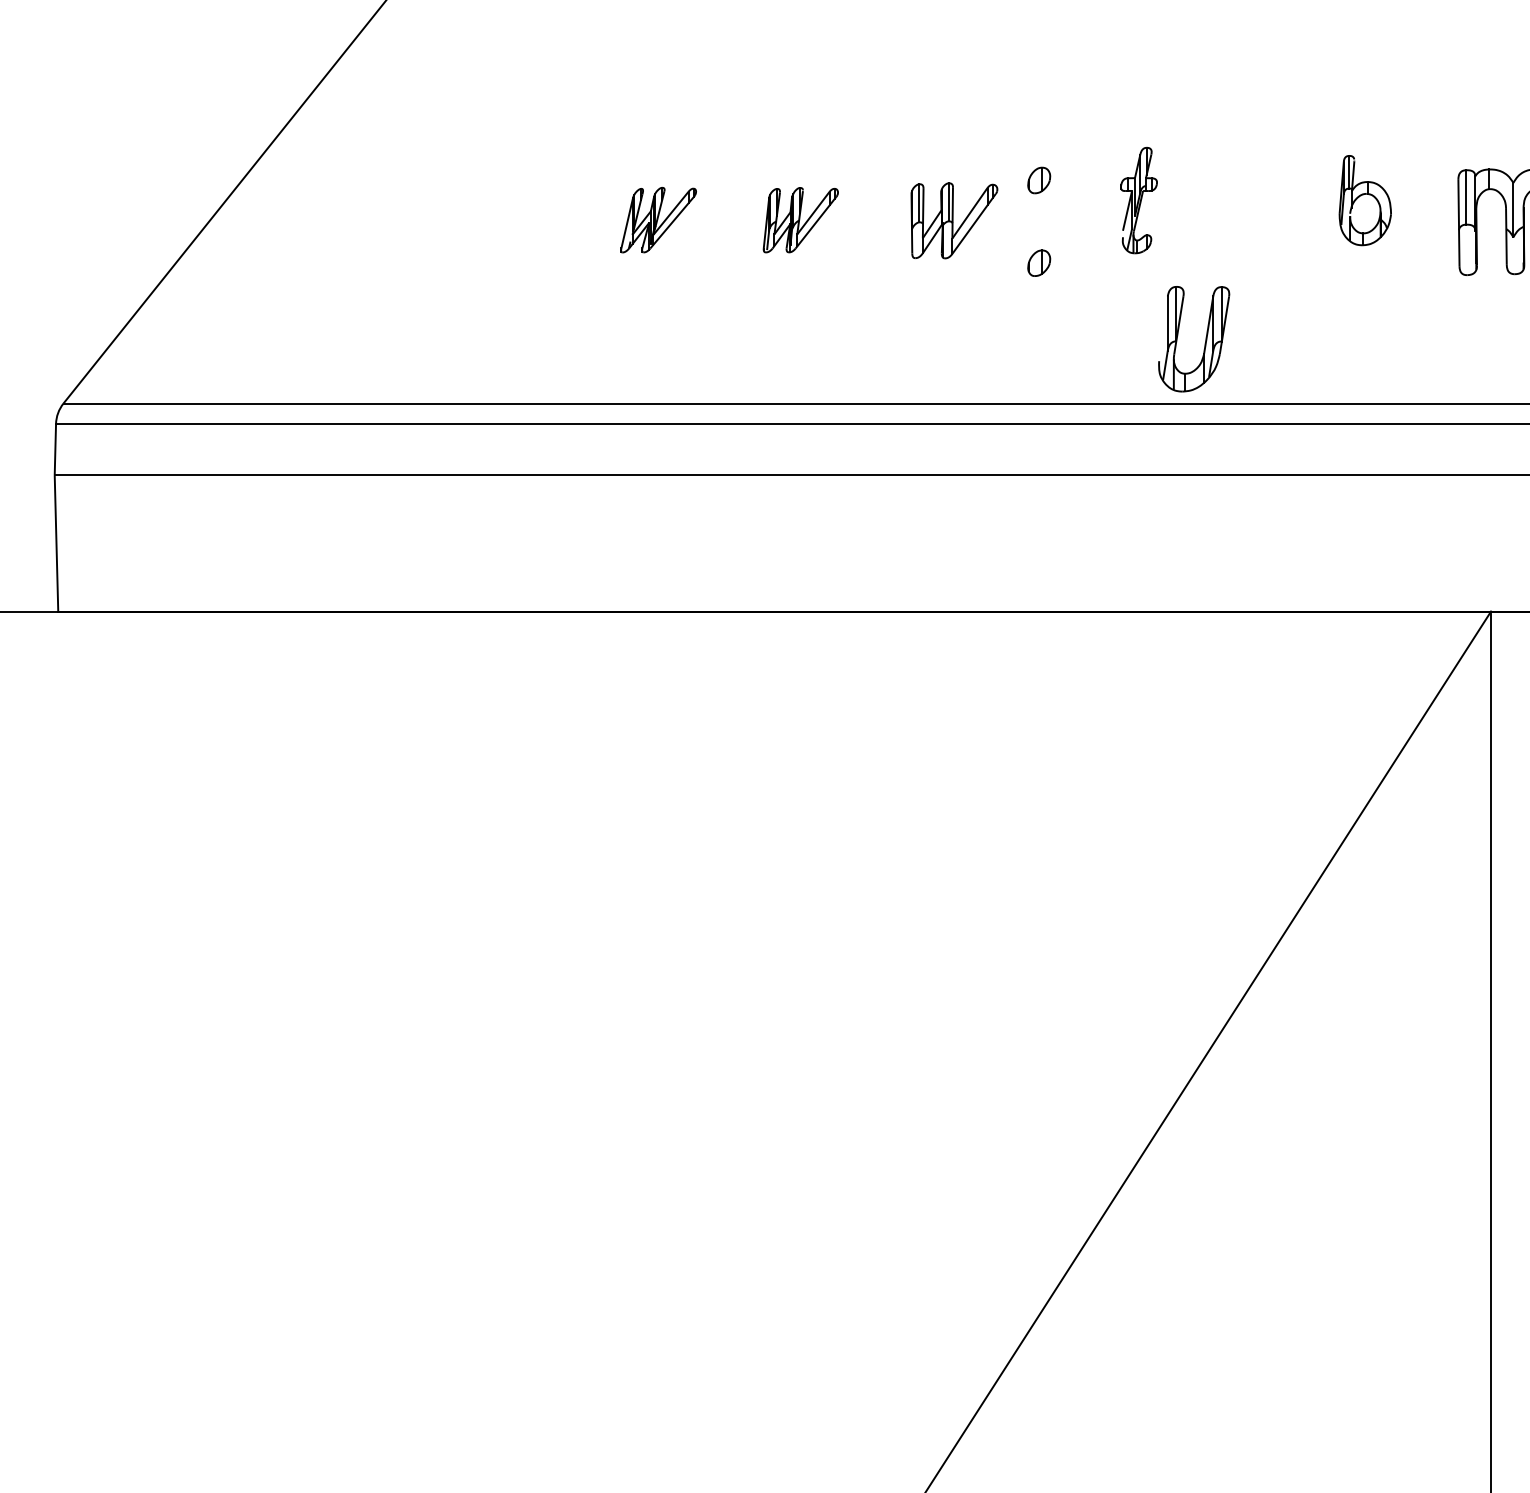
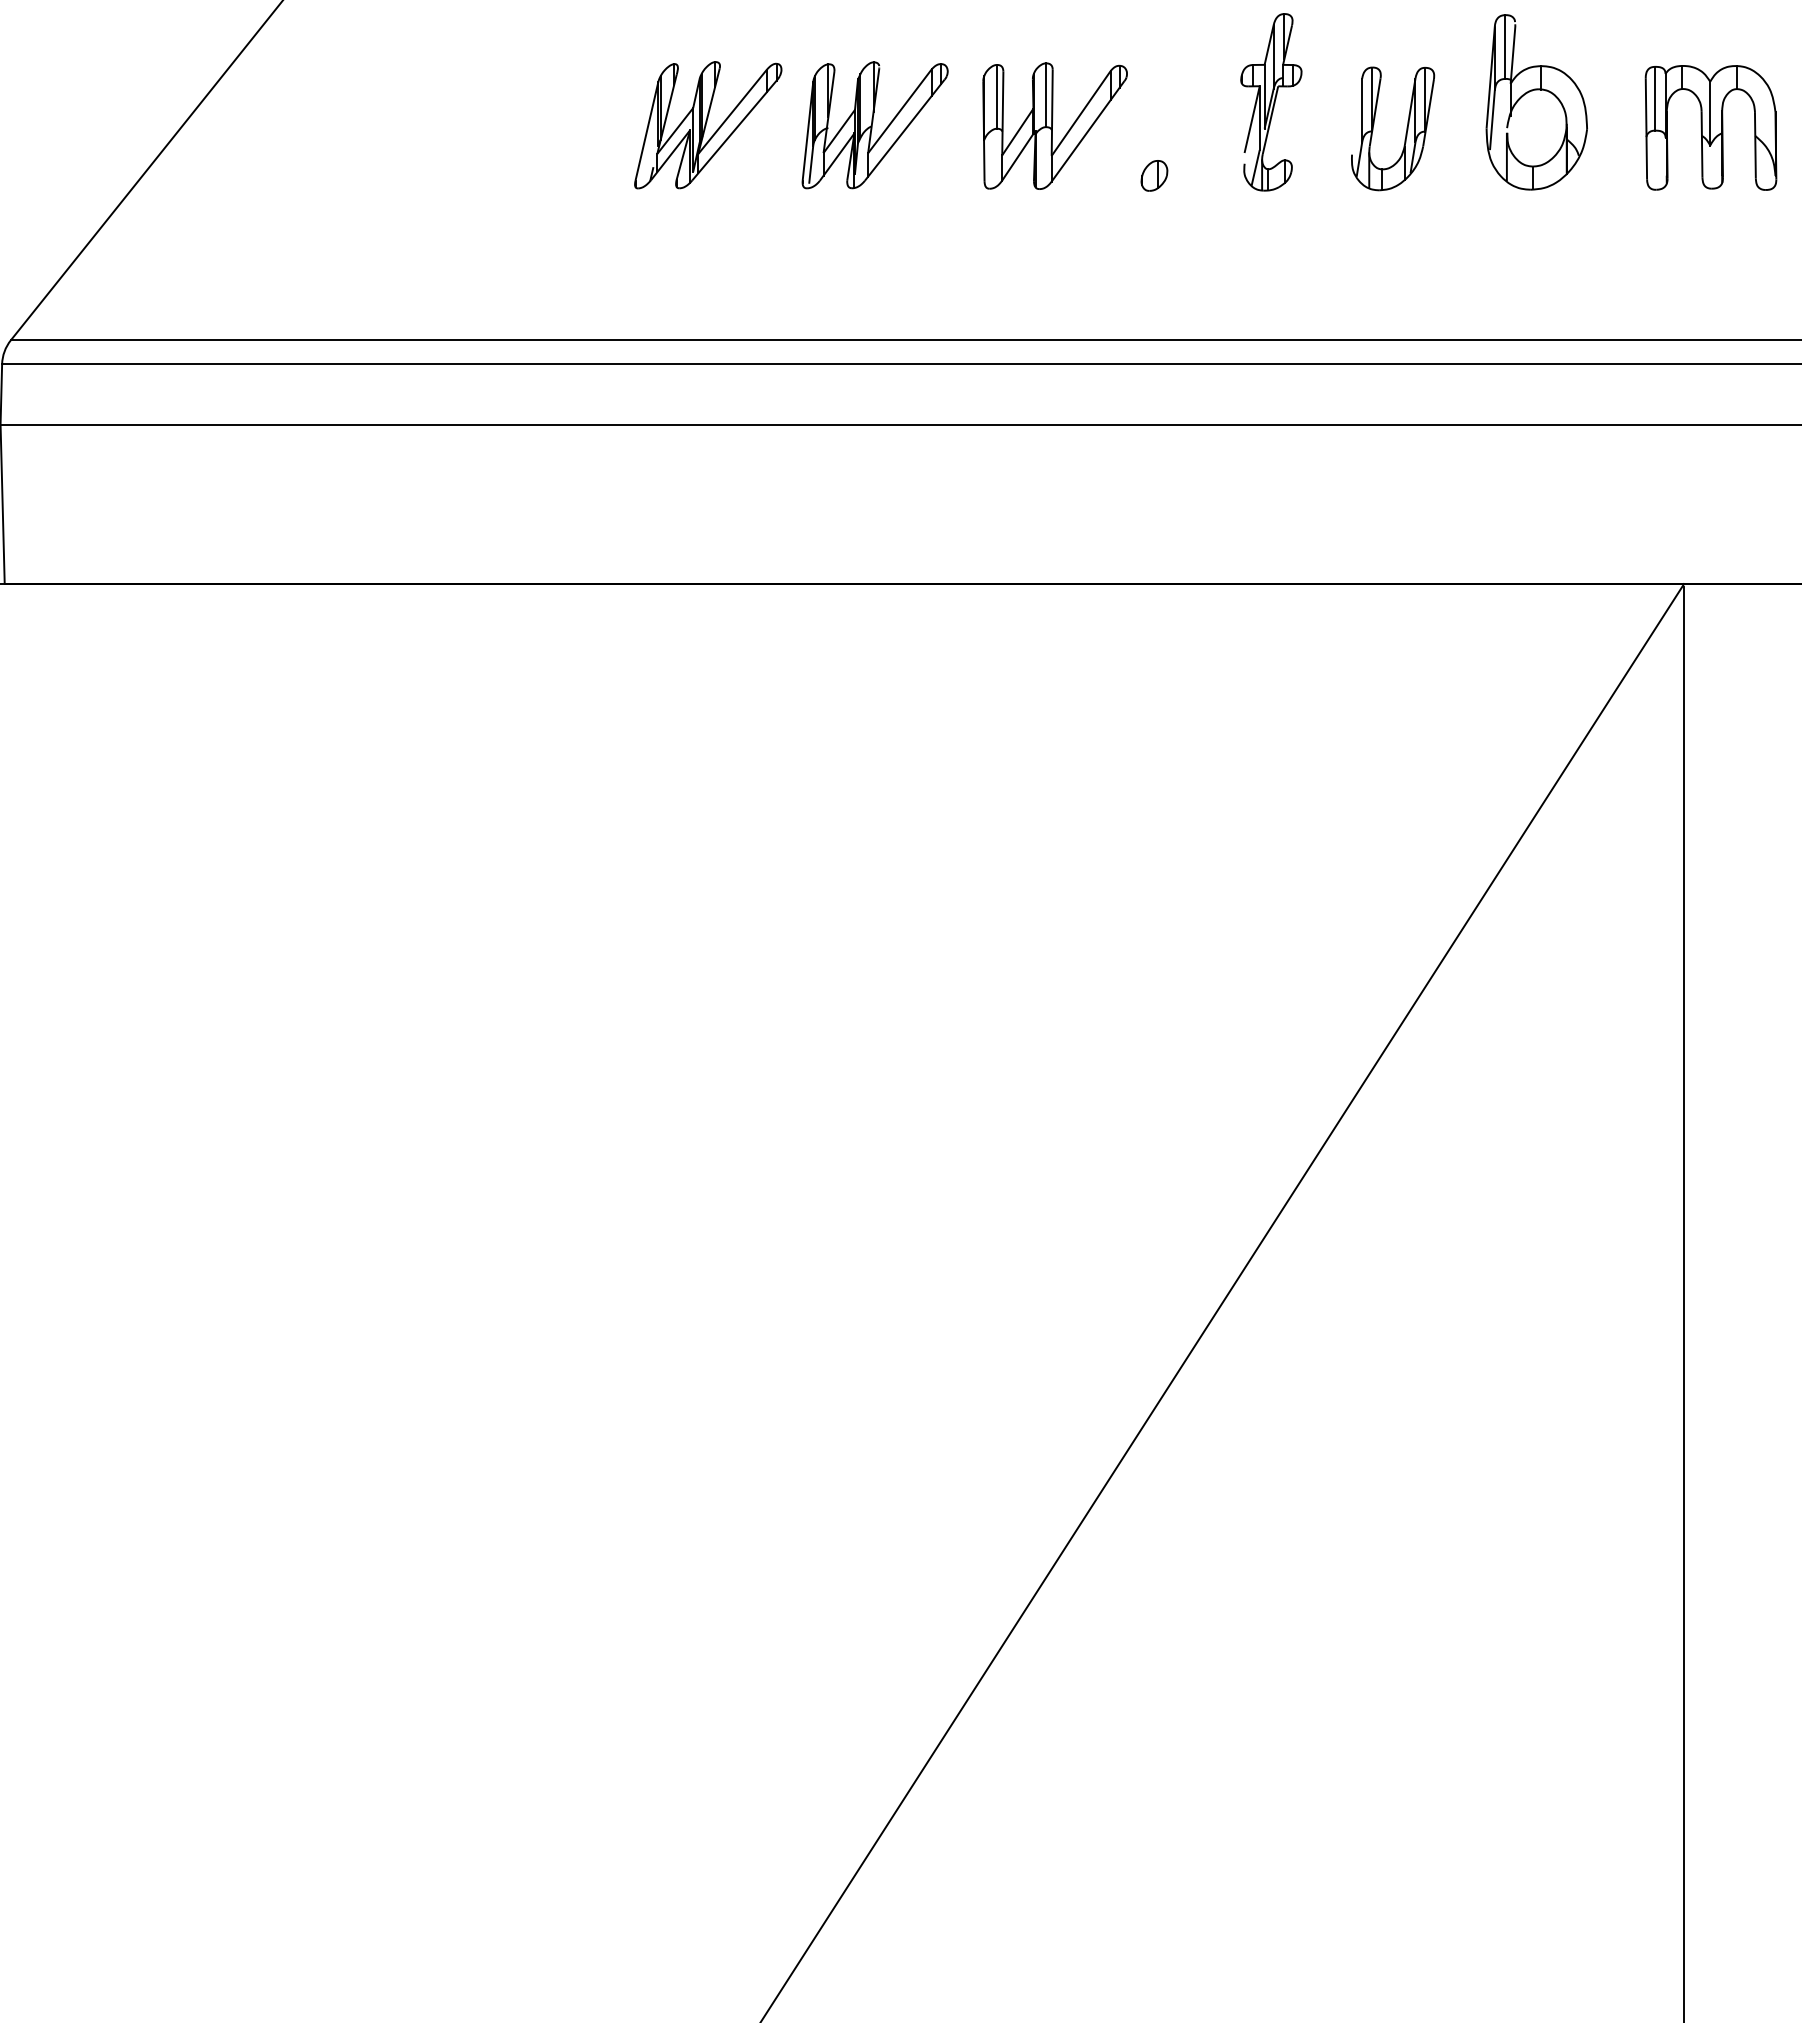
part: (1039, 180) -> (1154, 78), removed
part: (1139, 200) -> (1271, 102), size x1.43
part: (1365, 200) -> (1536, 102), size x1.67
part: (658, 220) -> (708, 125), size x1.67
part: (800, 220) -> (874, 125), size x1.67
part: (953, 220) -> (1054, 125), size x1.43
part: (1205, 338) -> (1406, 128), moved

